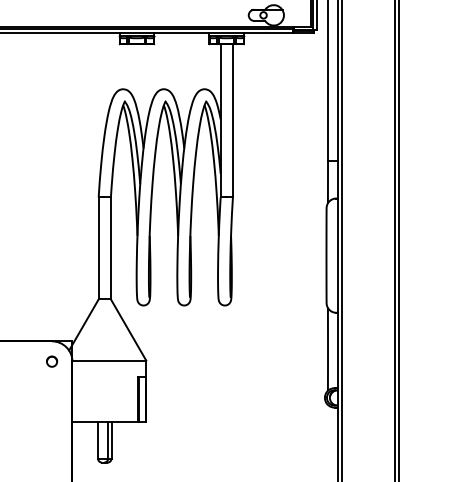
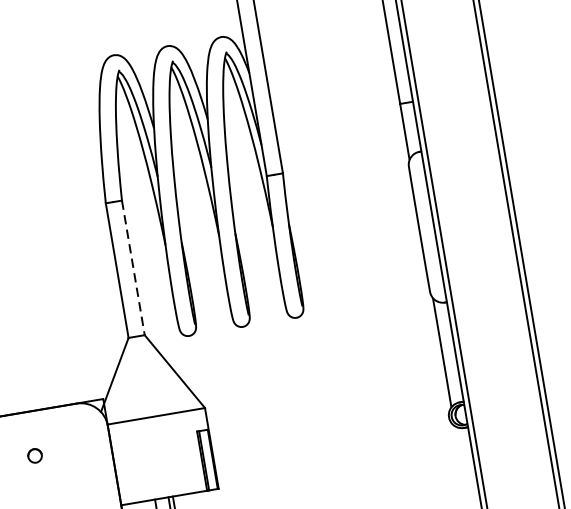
line: (110, 248) -> (132, 268), solid -> dashed
circle: (52, 361) -> (35, 455), moved

